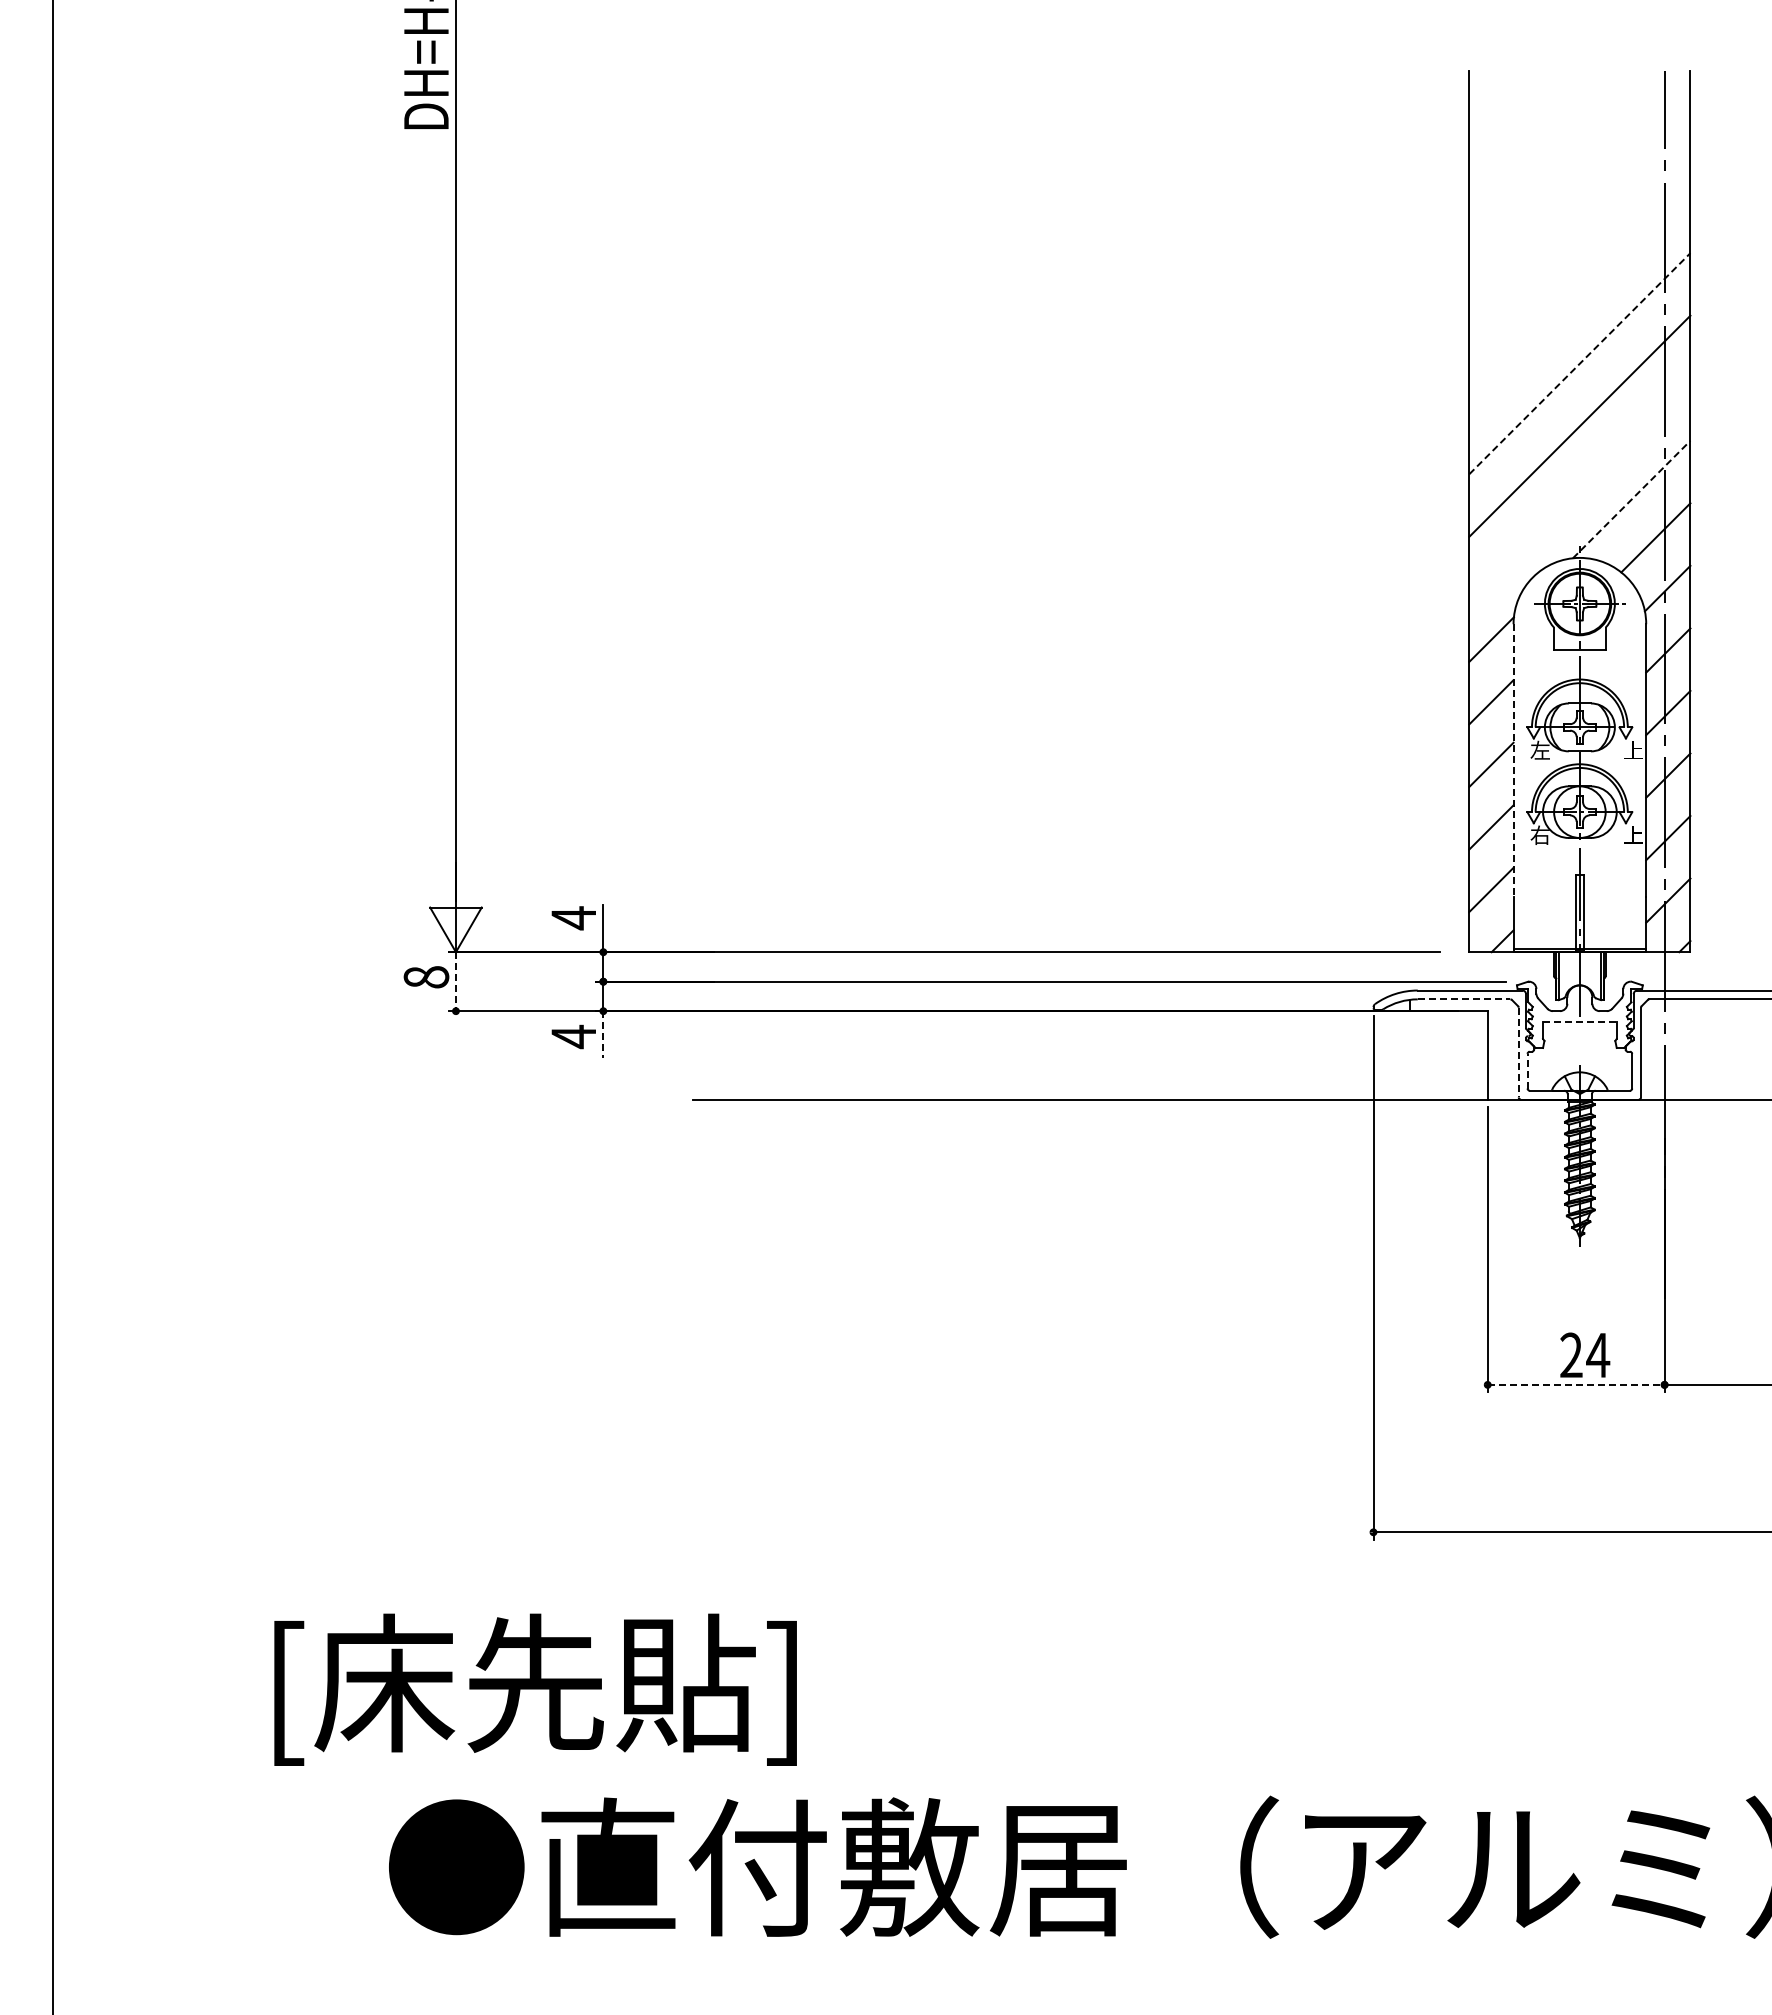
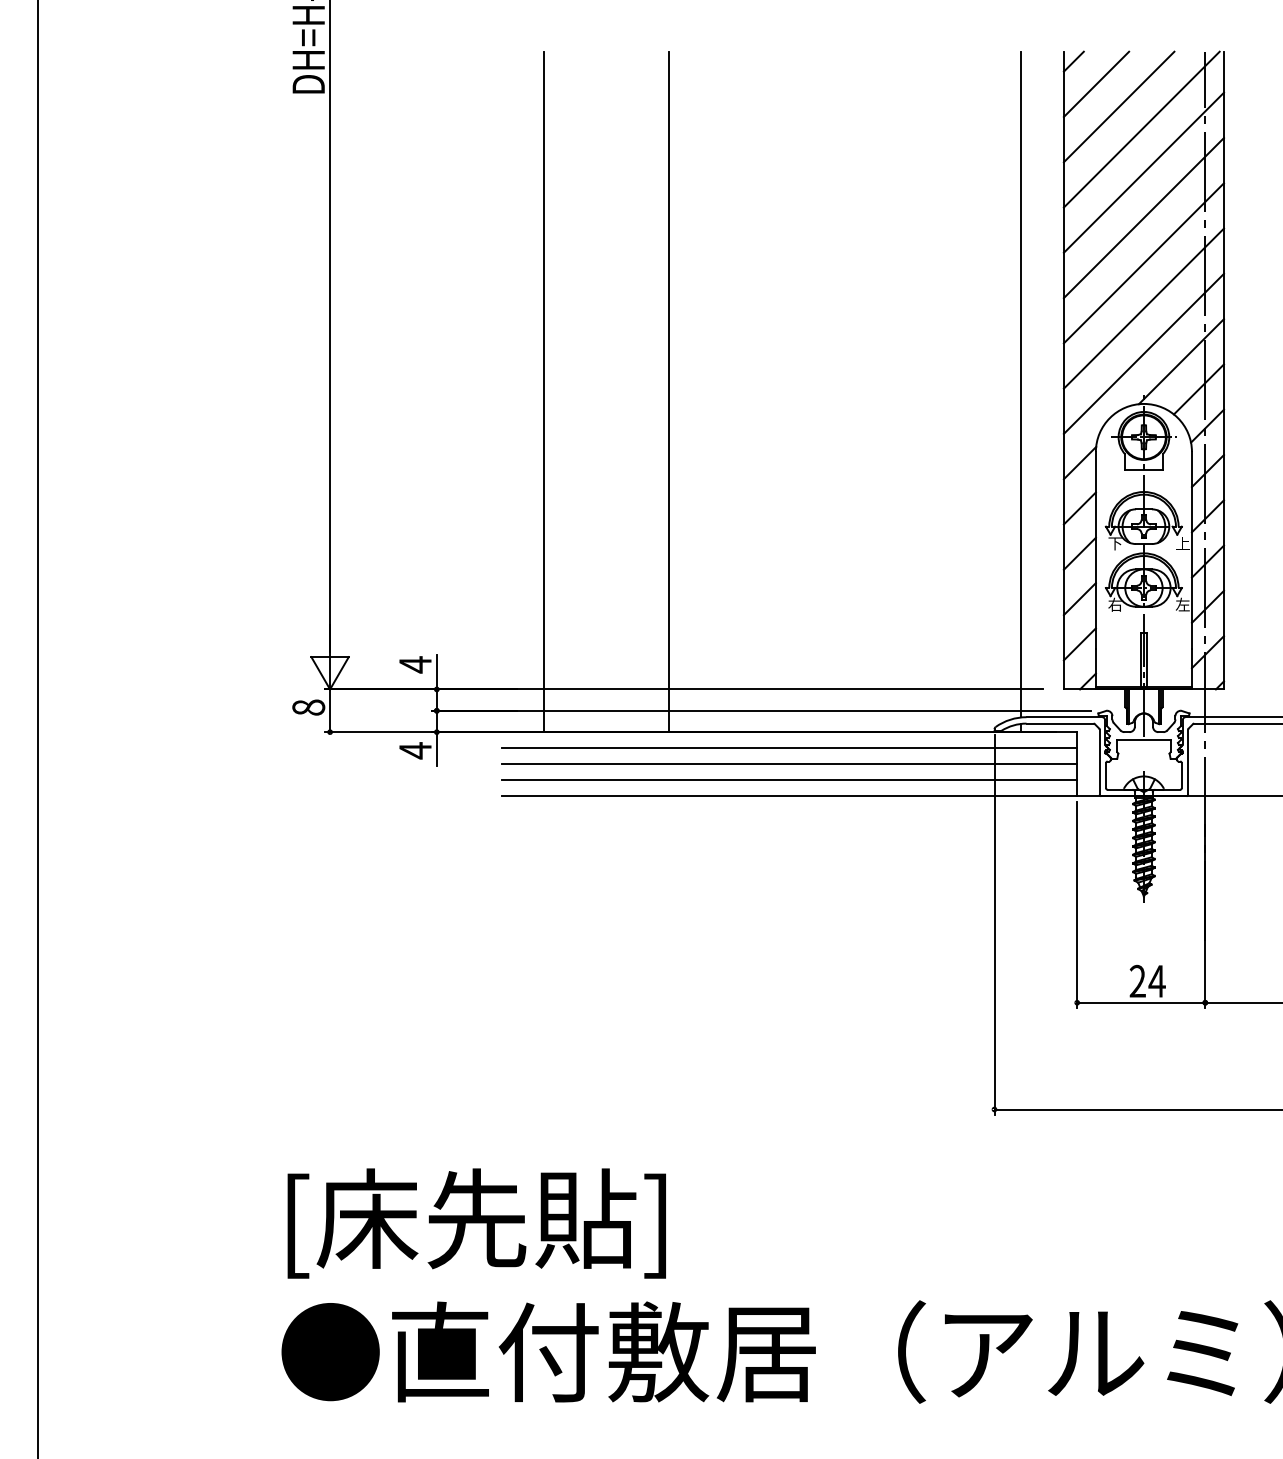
line: (1482, 85) -> (1073, 61), added
line: (1514, 116) -> (1096, 84), added
line: (1545, 147) -> (1119, 106), added
line: (1576, 178) -> (1141, 129), added
line: (1579, 238) -> (1143, 172), added
line: (1579, 300) -> (1143, 217), added
line: (1580, 363) -> (1144, 263), dashed -> solid
line: (1579, 488) -> (1143, 353), added
line: (1632, 499) -> (1182, 361), dashed -> solid
line: (1410, 530) -> (1021, 384), added
line: (750, 541) -> (543, 392), added
line: (923, 541) -> (668, 392), added
text: (1539, 750) -> (1114, 543), 左 -> 下
line: (1513, 761) -> (1095, 551), dashed -> solid
text: (1633, 834) -> (1182, 604), 上 -> 左
line: (455, 982) -> (329, 711), dashed -> solid
line: (1464, 999) -> (1060, 723), dashed -> solid
line: (1579, 1022) -> (1143, 740), dashed -> solid
line: (1089, 1033) -> (788, 748), added
line: (603, 1034) -> (436, 749), dashed -> solid
line: (1518, 1052) -> (1099, 762), dashed -> solid
line: (1089, 1055) -> (788, 764), added
line: (1527, 1070) -> (1106, 775), dashed -> solid
line: (1089, 1077) -> (788, 780), added
line: (1576, 1384) -> (1141, 1002), dashed -> solid
text: (535, 1689) -> (476, 1223), moved

